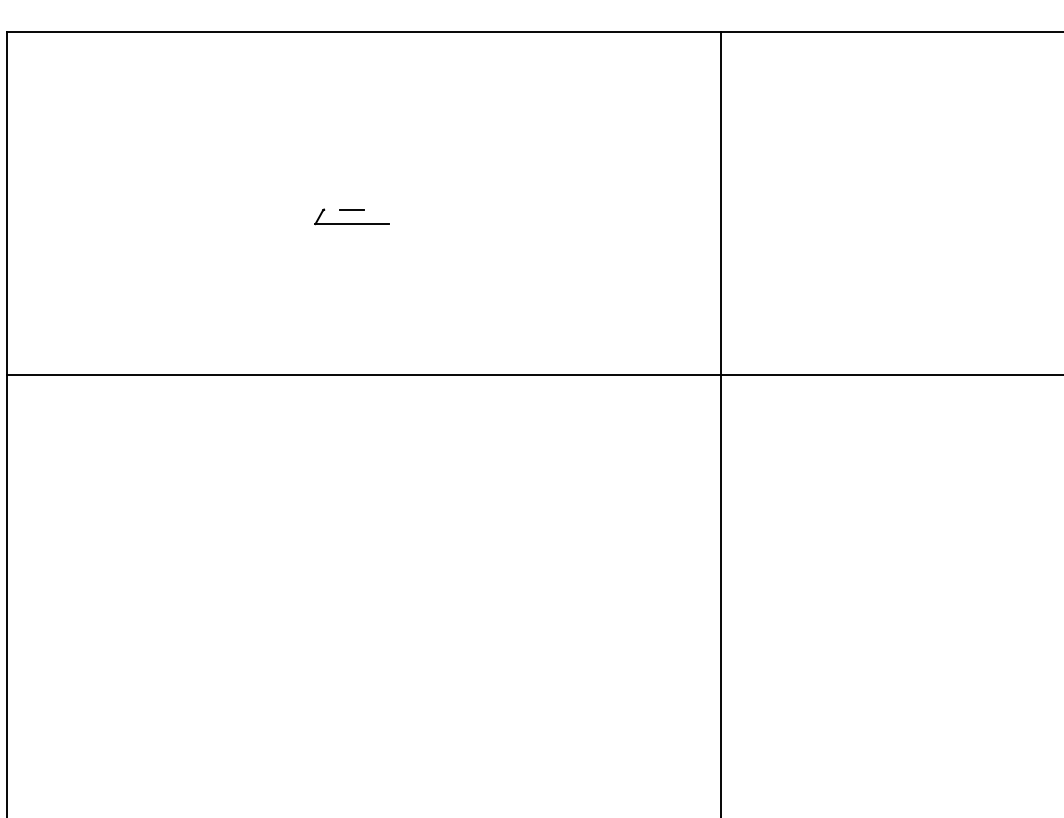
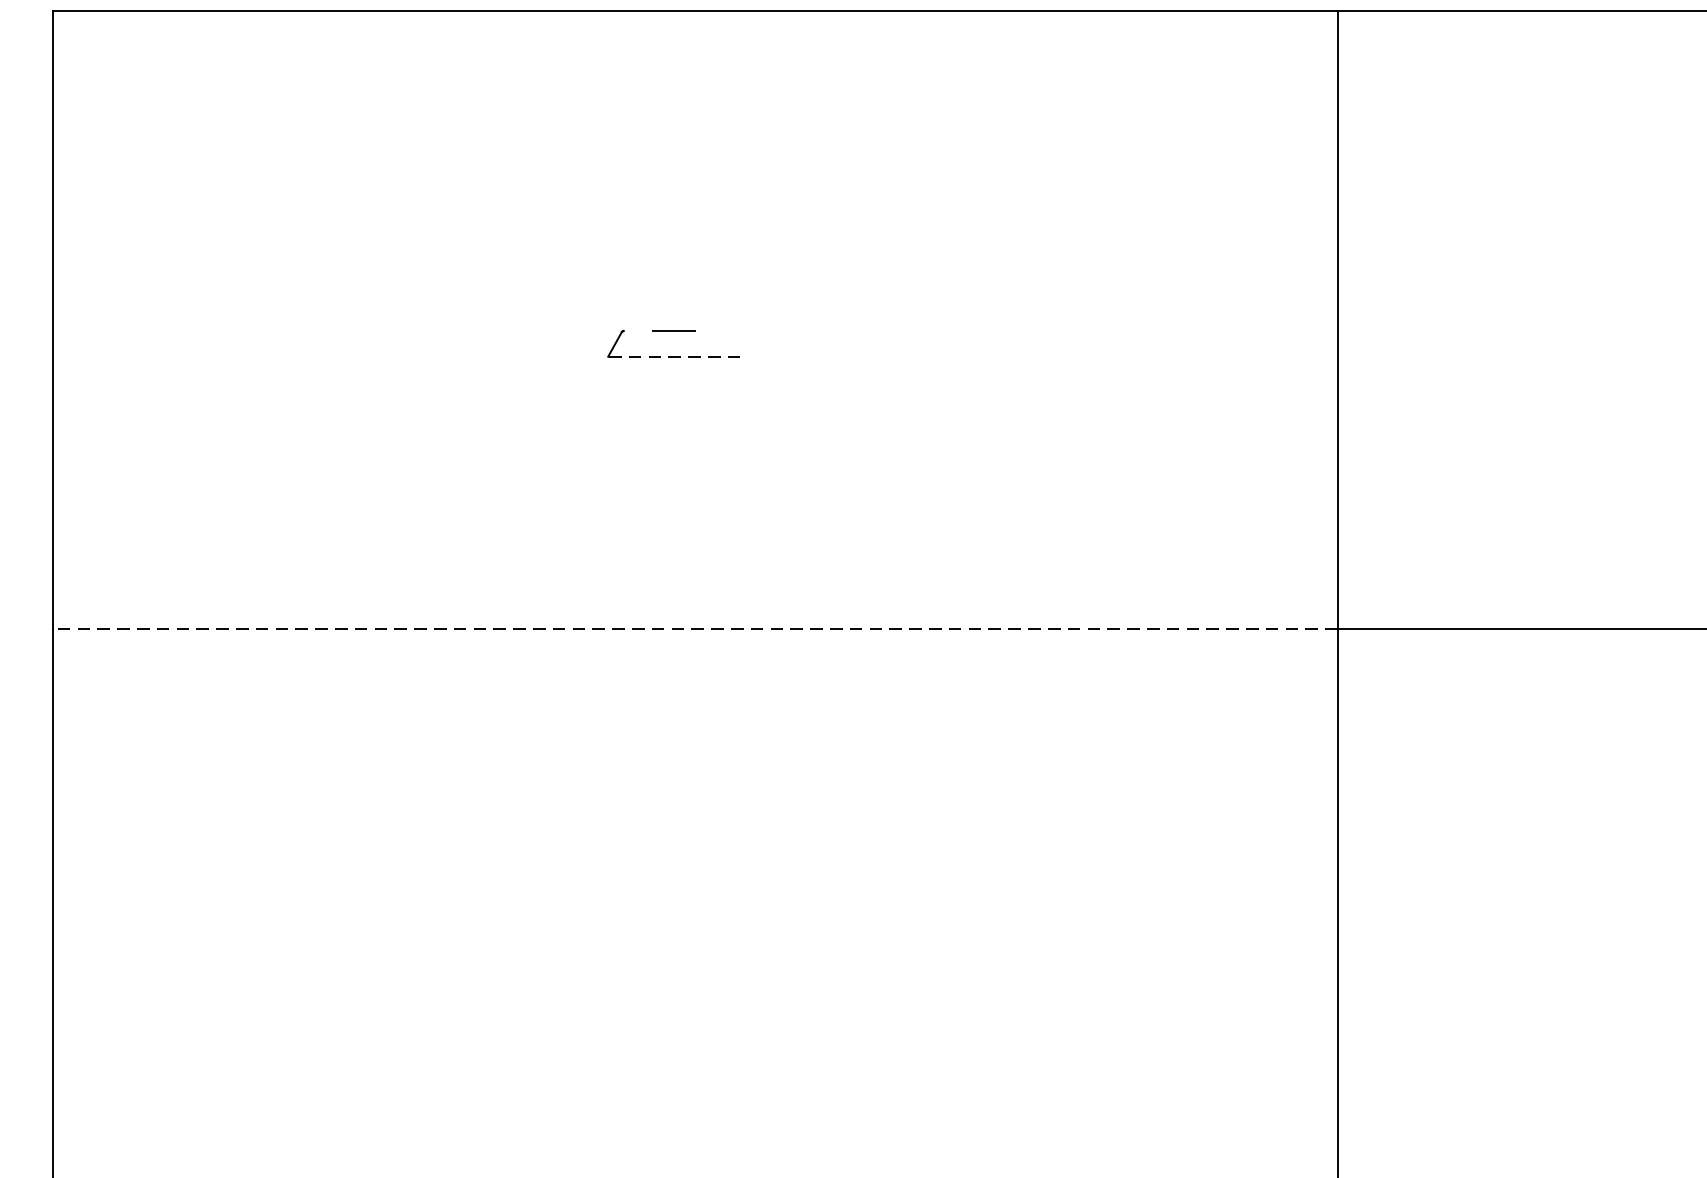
line: (352, 224) -> (674, 357), solid -> dashed
line: (363, 375) -> (694, 629), solid -> dashed

